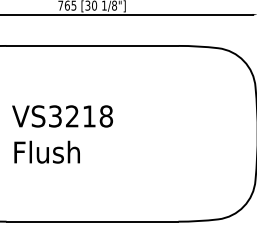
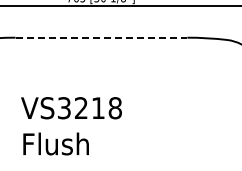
line: (92, 45) -> (101, 37), solid -> dashed

